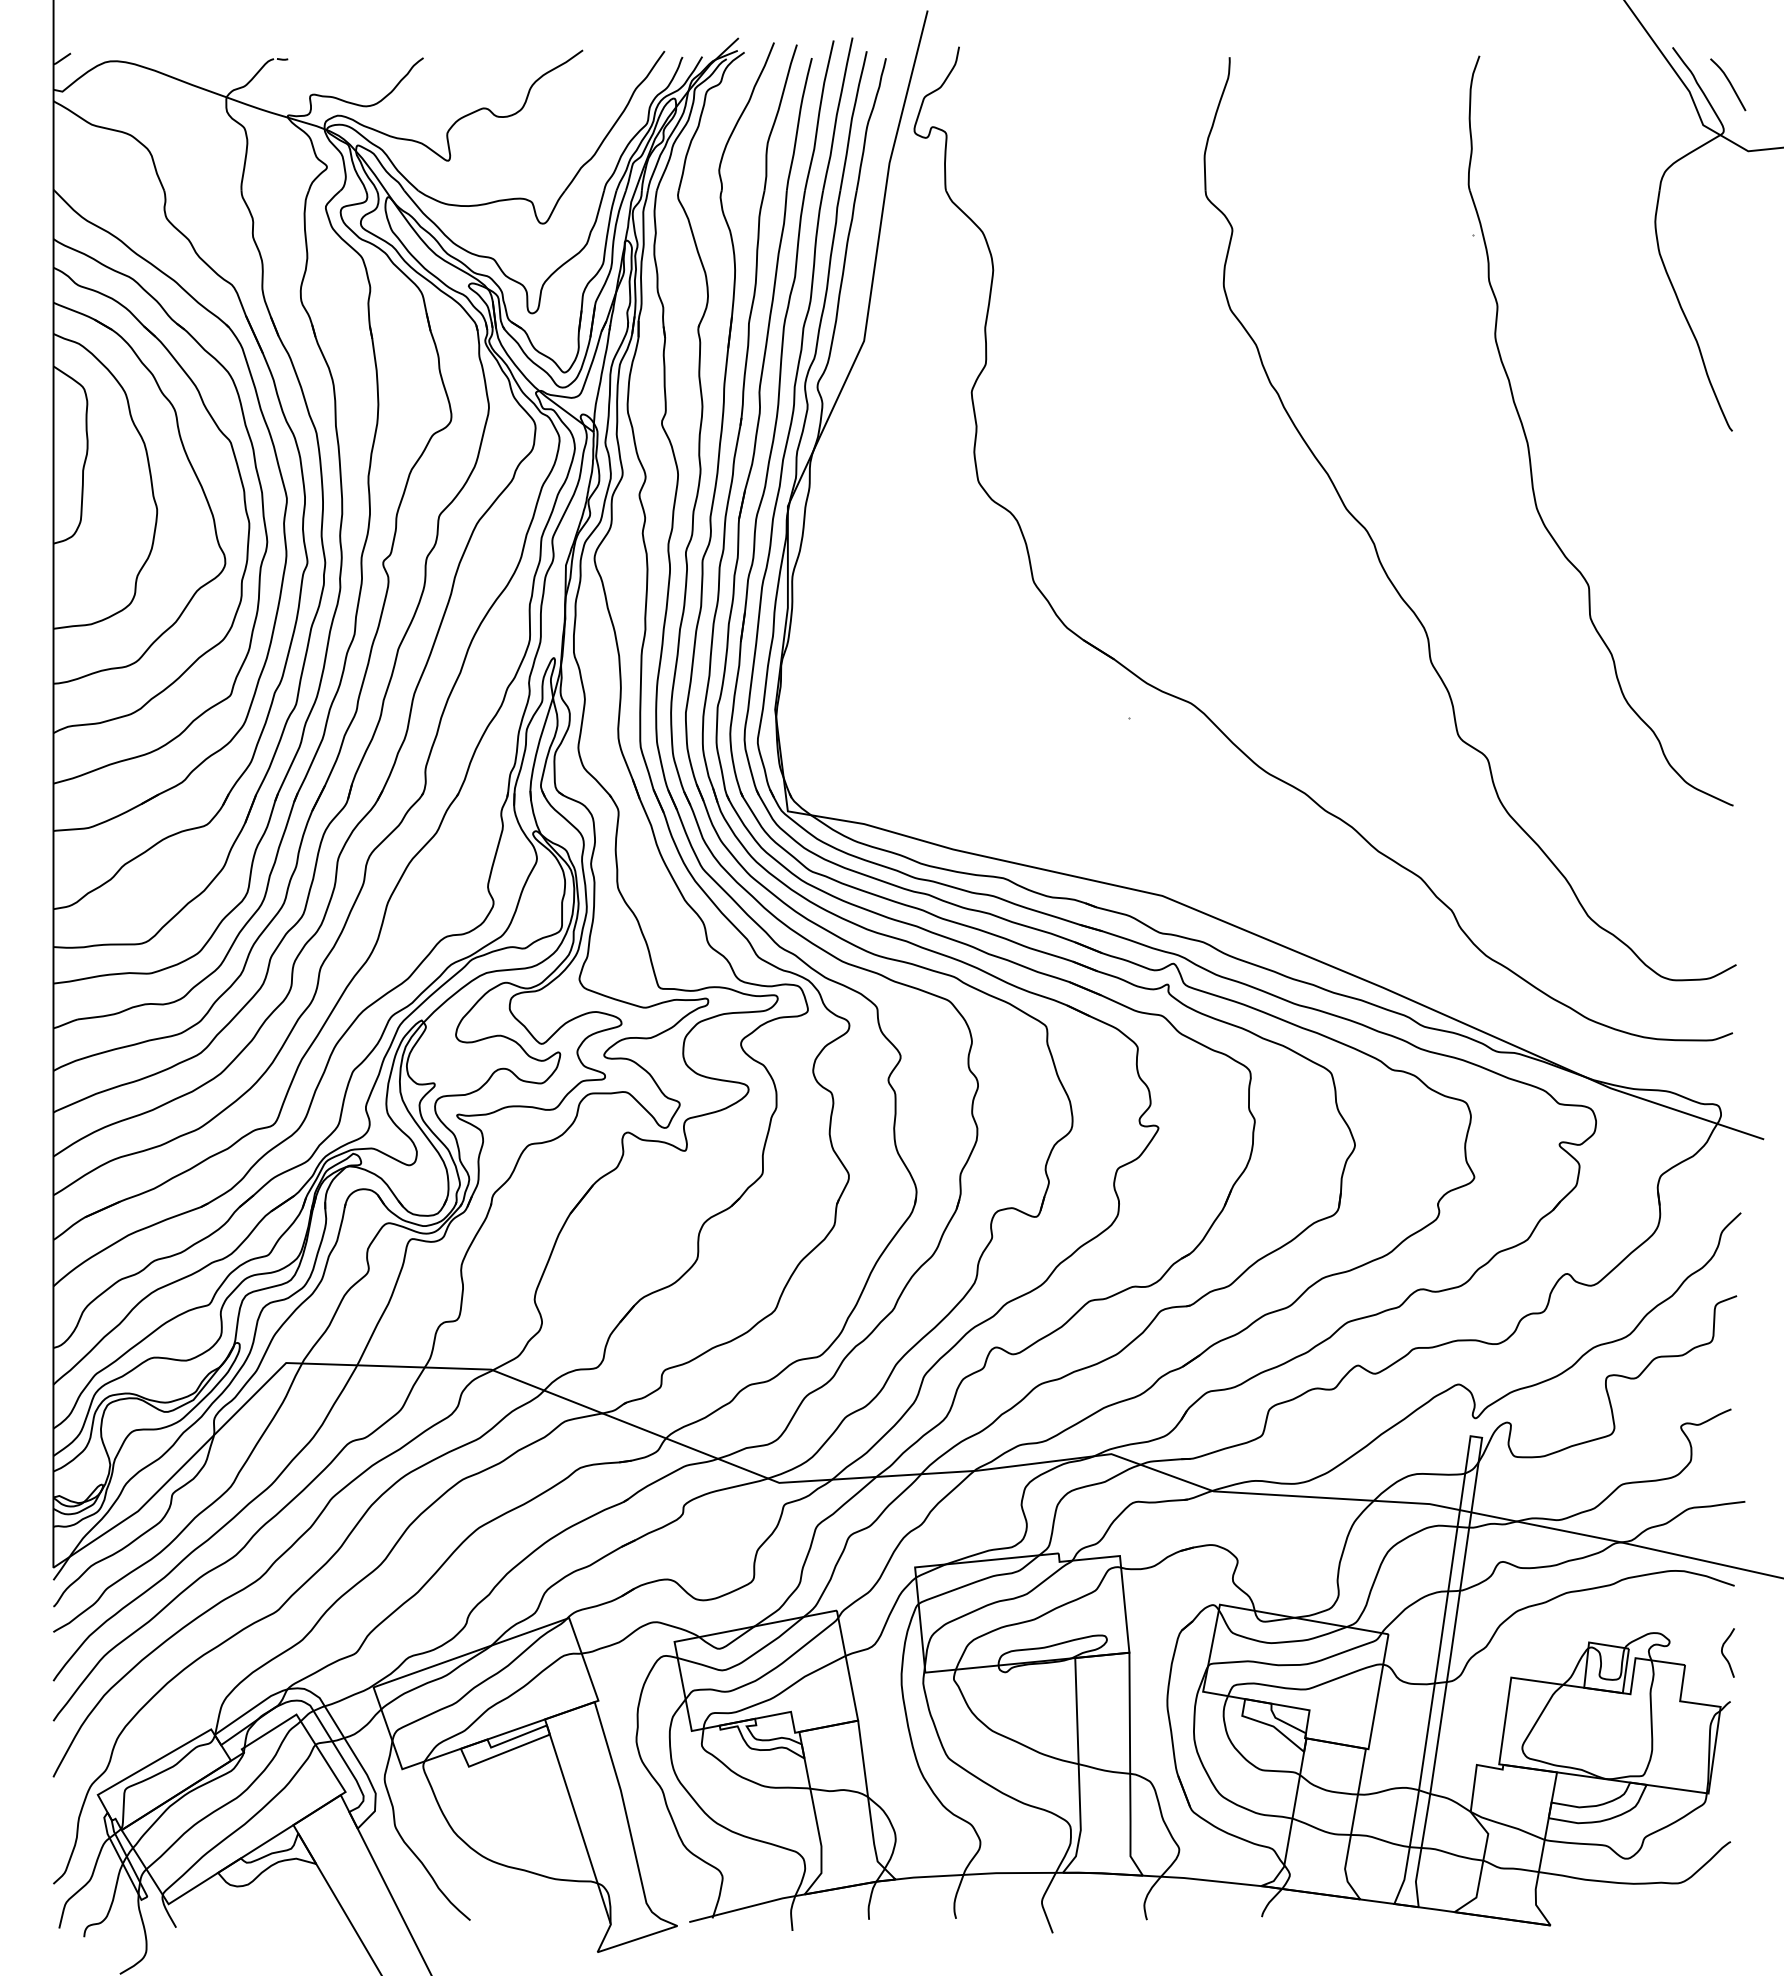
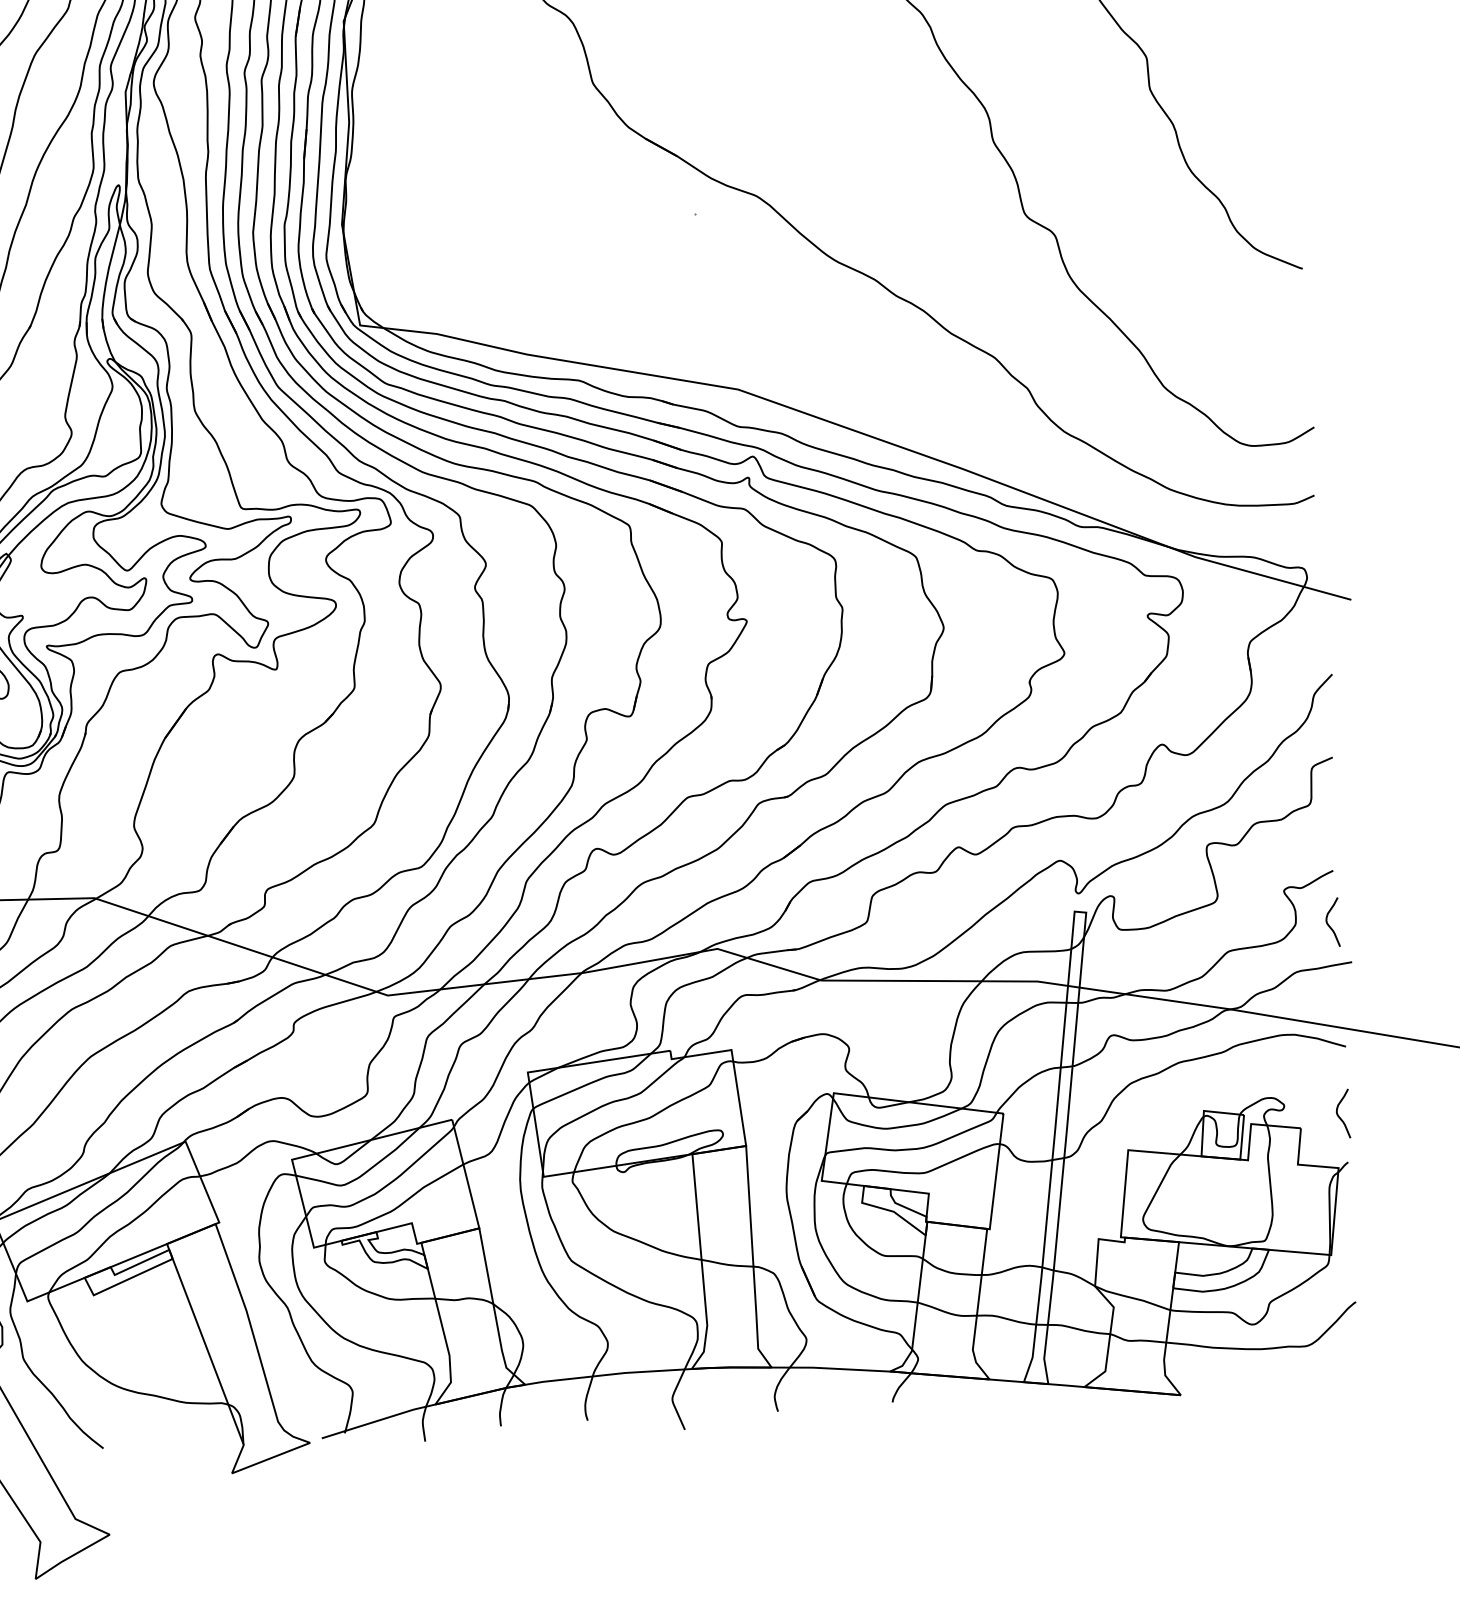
curve: (1723, 1461) -> (1328, 923), added

